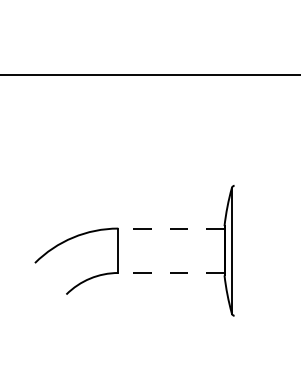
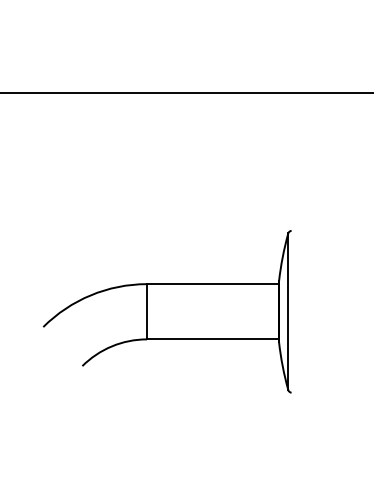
line: (170, 228) -> (211, 284), dashed -> solid
line: (170, 273) -> (211, 340), dashed -> solid

